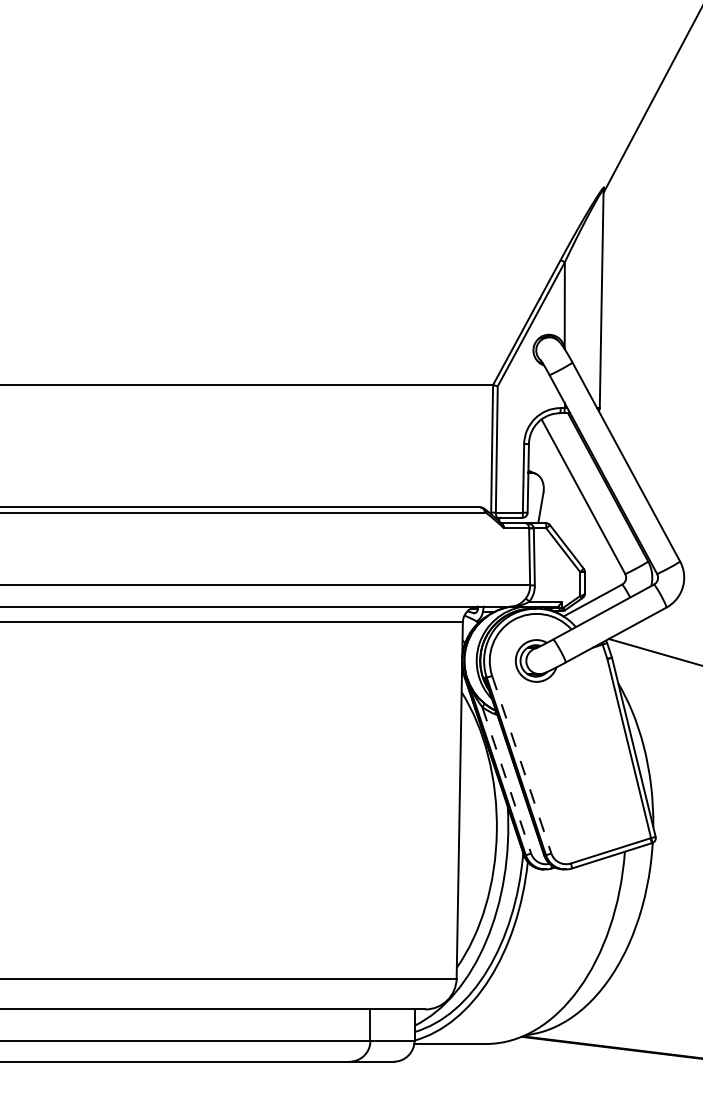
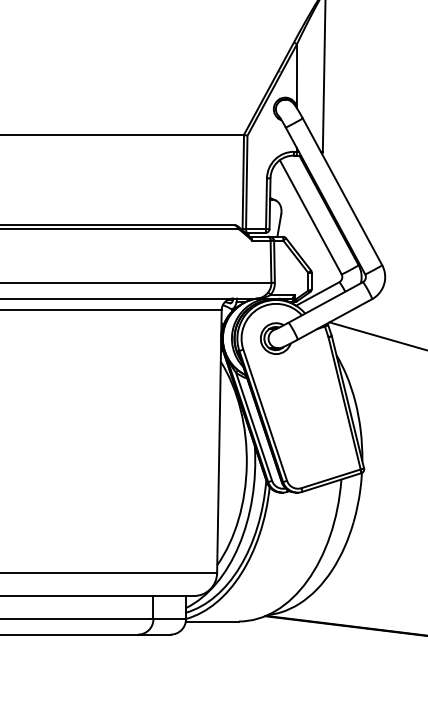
line: (521, 764) -> (265, 415), dashed -> solid
line: (506, 780) -> (253, 426), dashed -> solid

